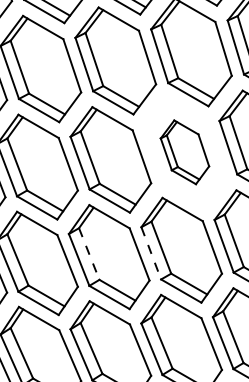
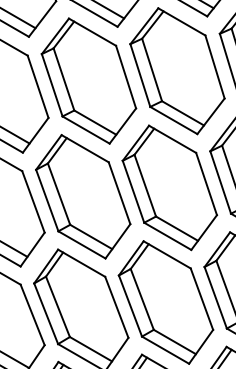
part: (184, 152) -> (169, 188), size x1.67
line: (151, 253) -> (130, 306), dashed -> solid
line: (89, 254) -> (58, 307), dashed -> solid

